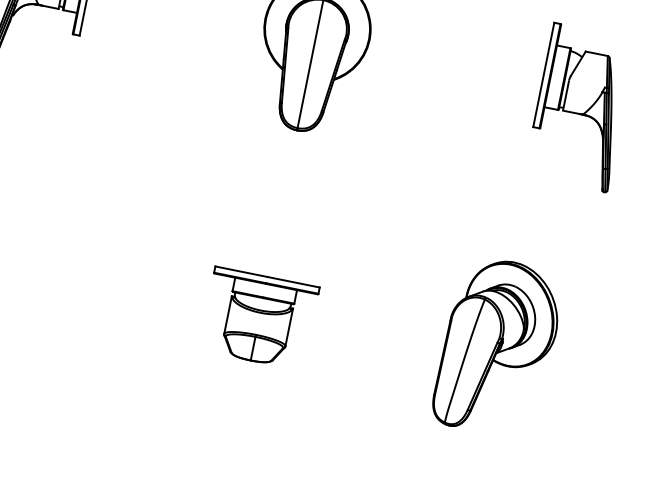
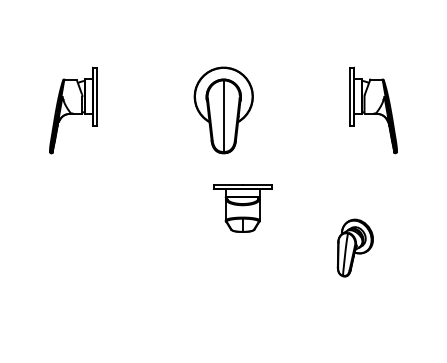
part: (258, 318) -> (242, 208), moved
part: (498, 346) -> (355, 247), size x0.6

